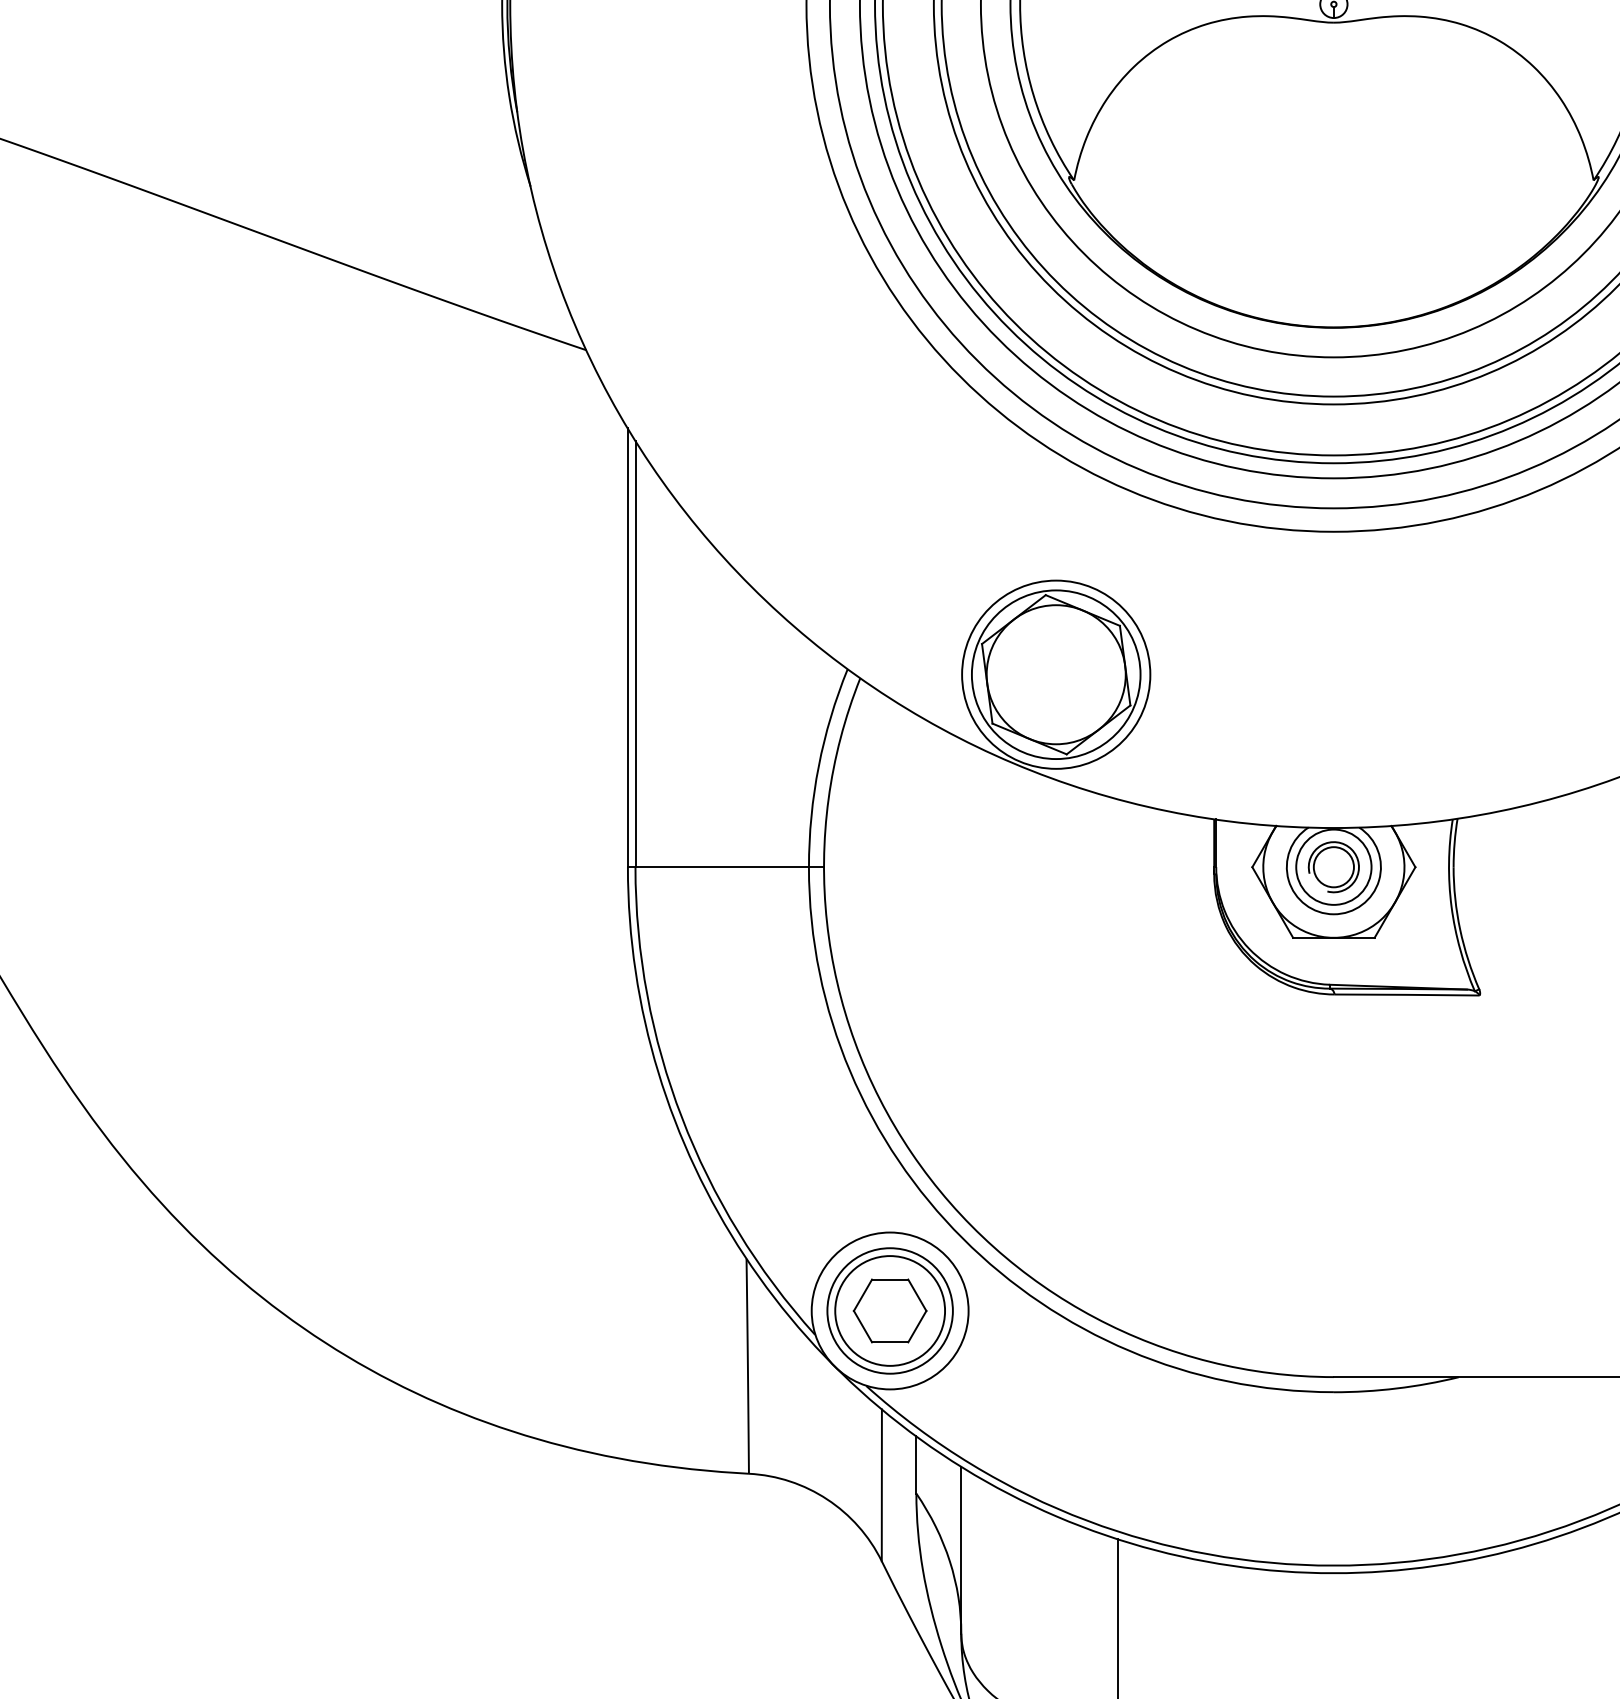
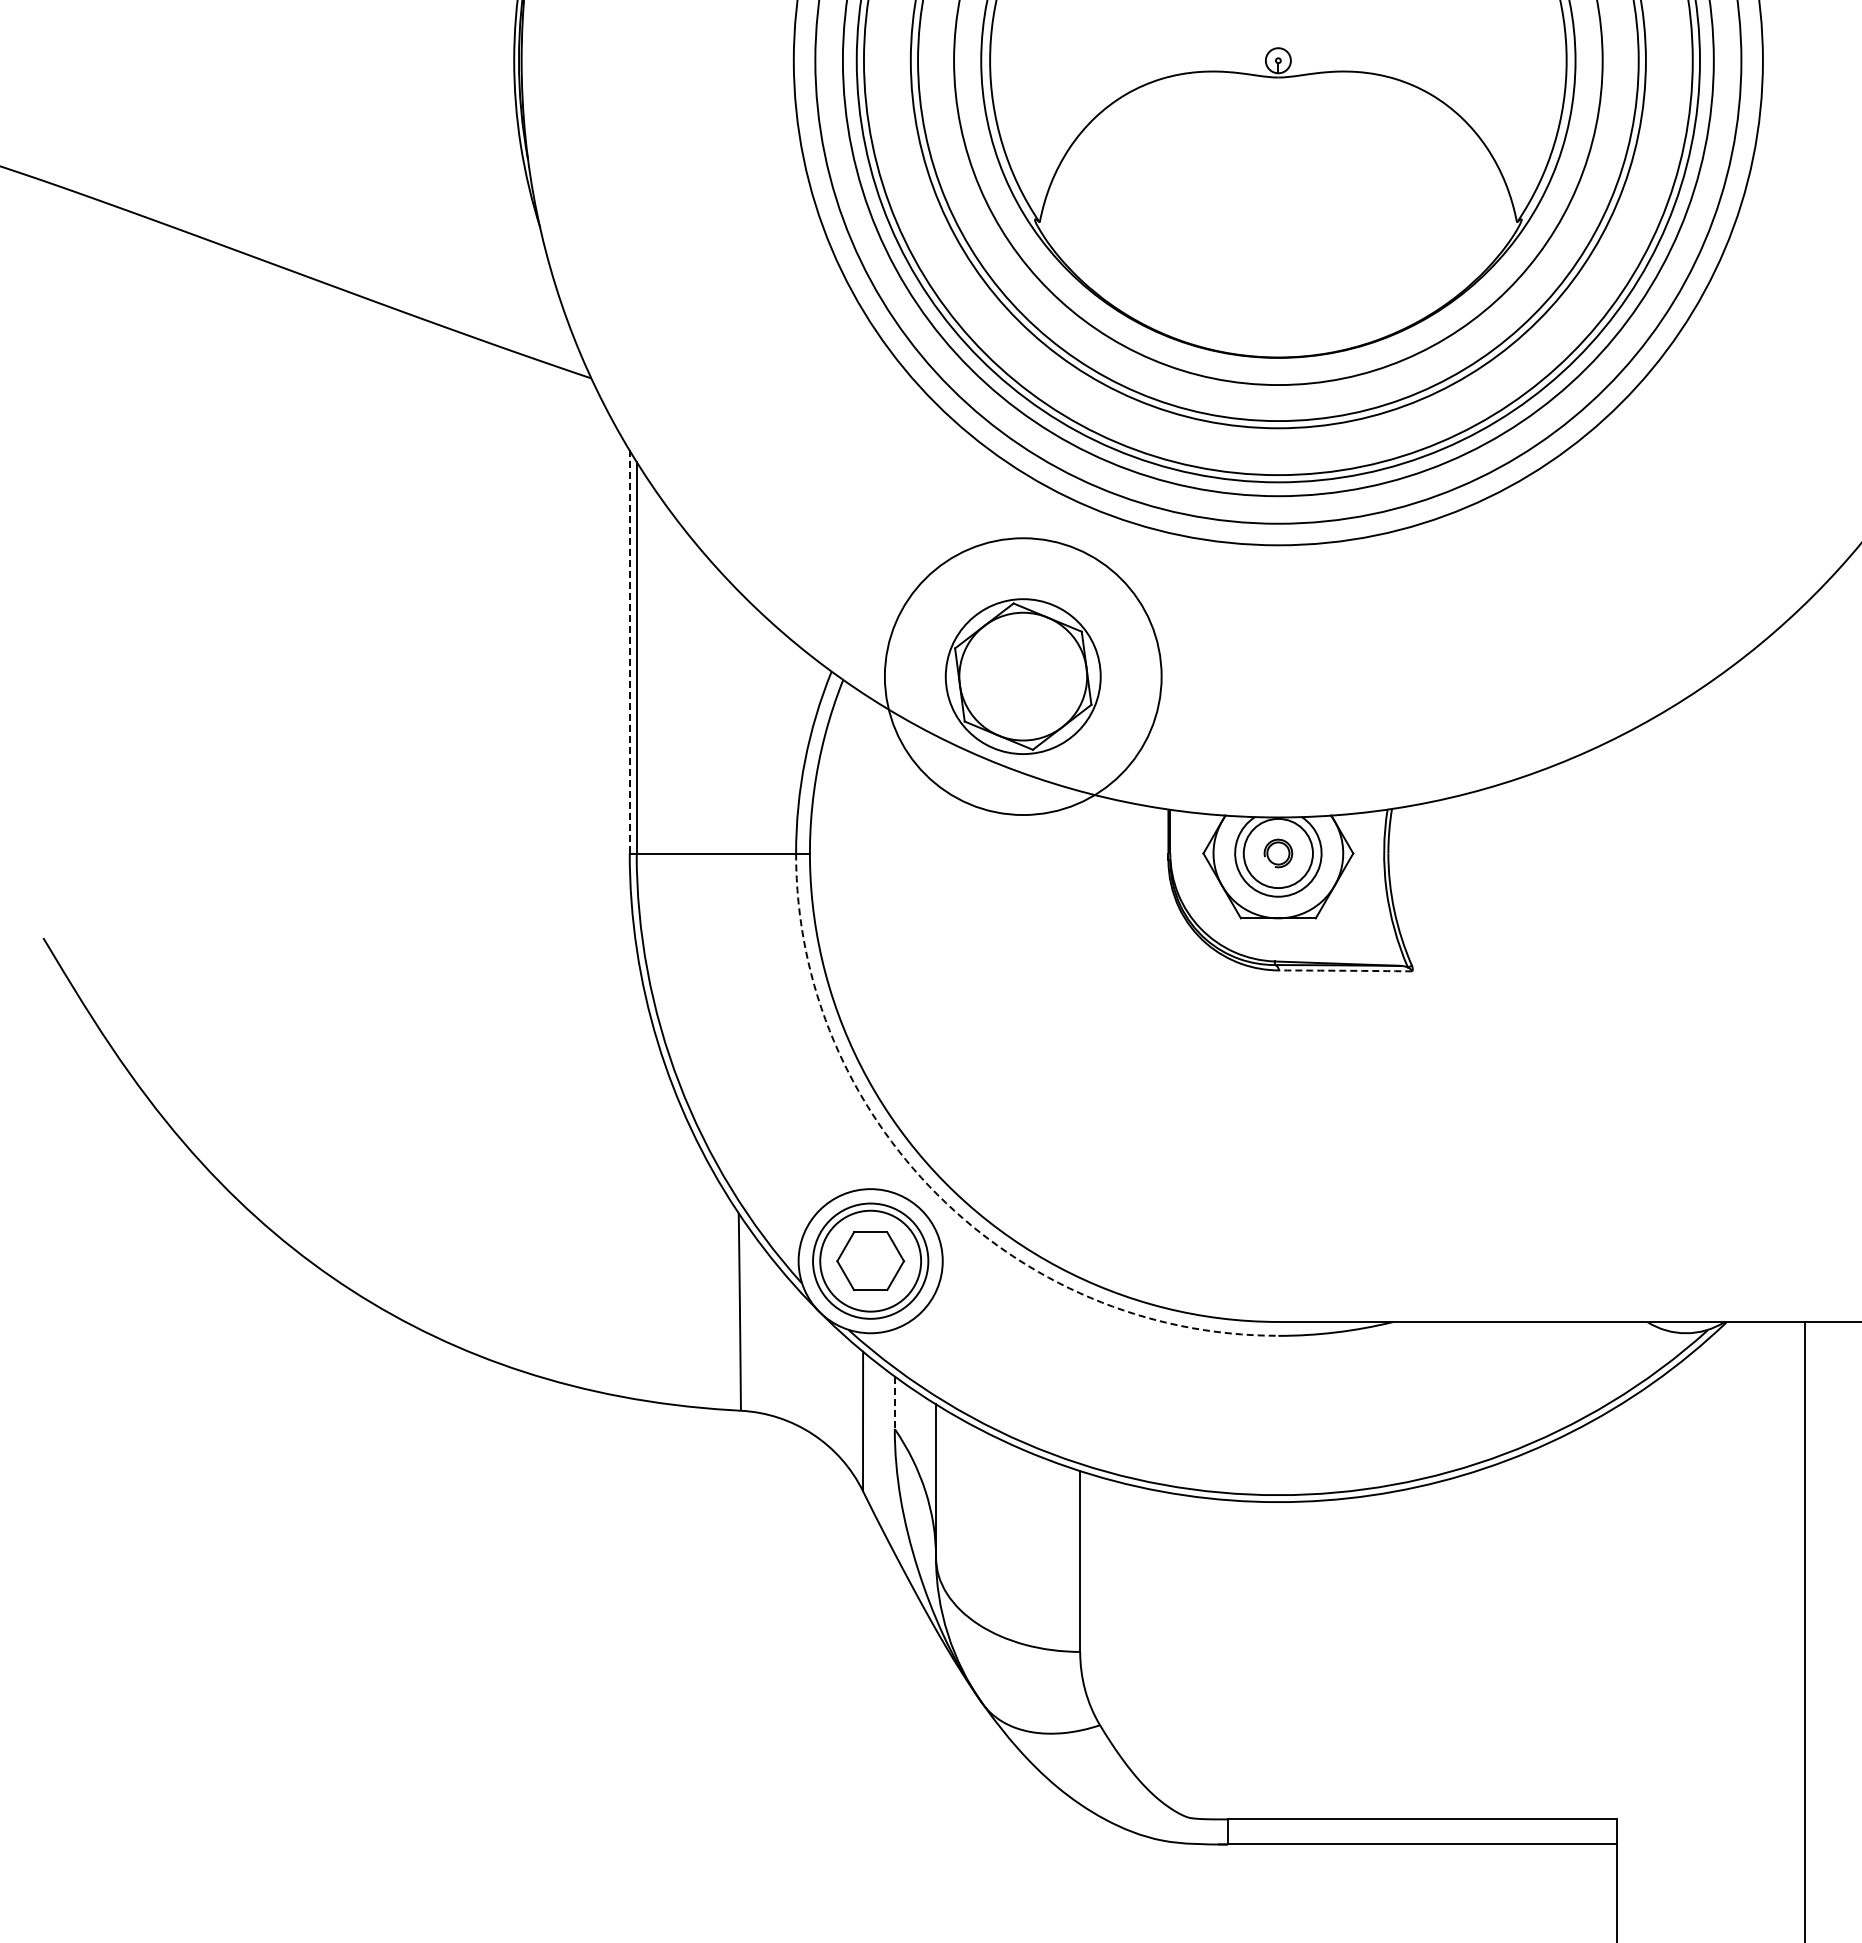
line: (627, 647) -> (629, 651), solid -> dashed
circle: (1055, 674) -> (1022, 676), size x1.6
part: (1334, 867) -> (1278, 853), size x0.6
arc: (1406, 994) -> (1345, 970), solid -> dashed
arc: (962, 1238) -> (937, 1194), solid -> dashed
line: (916, 1465) -> (894, 1403), solid -> dashed

